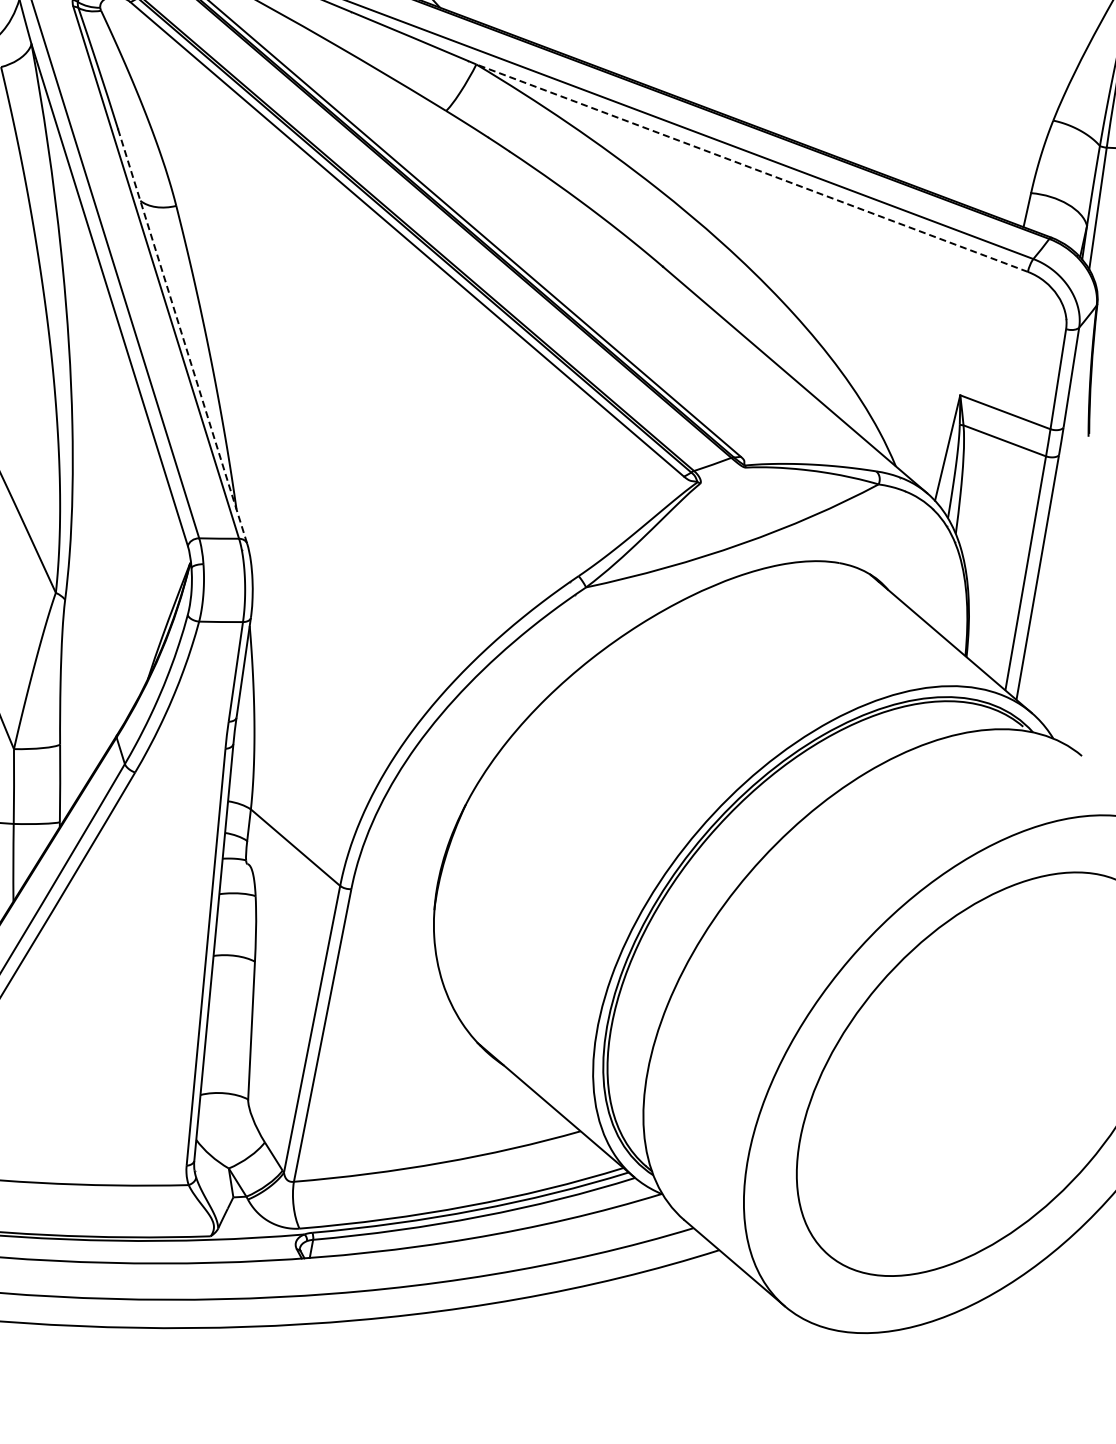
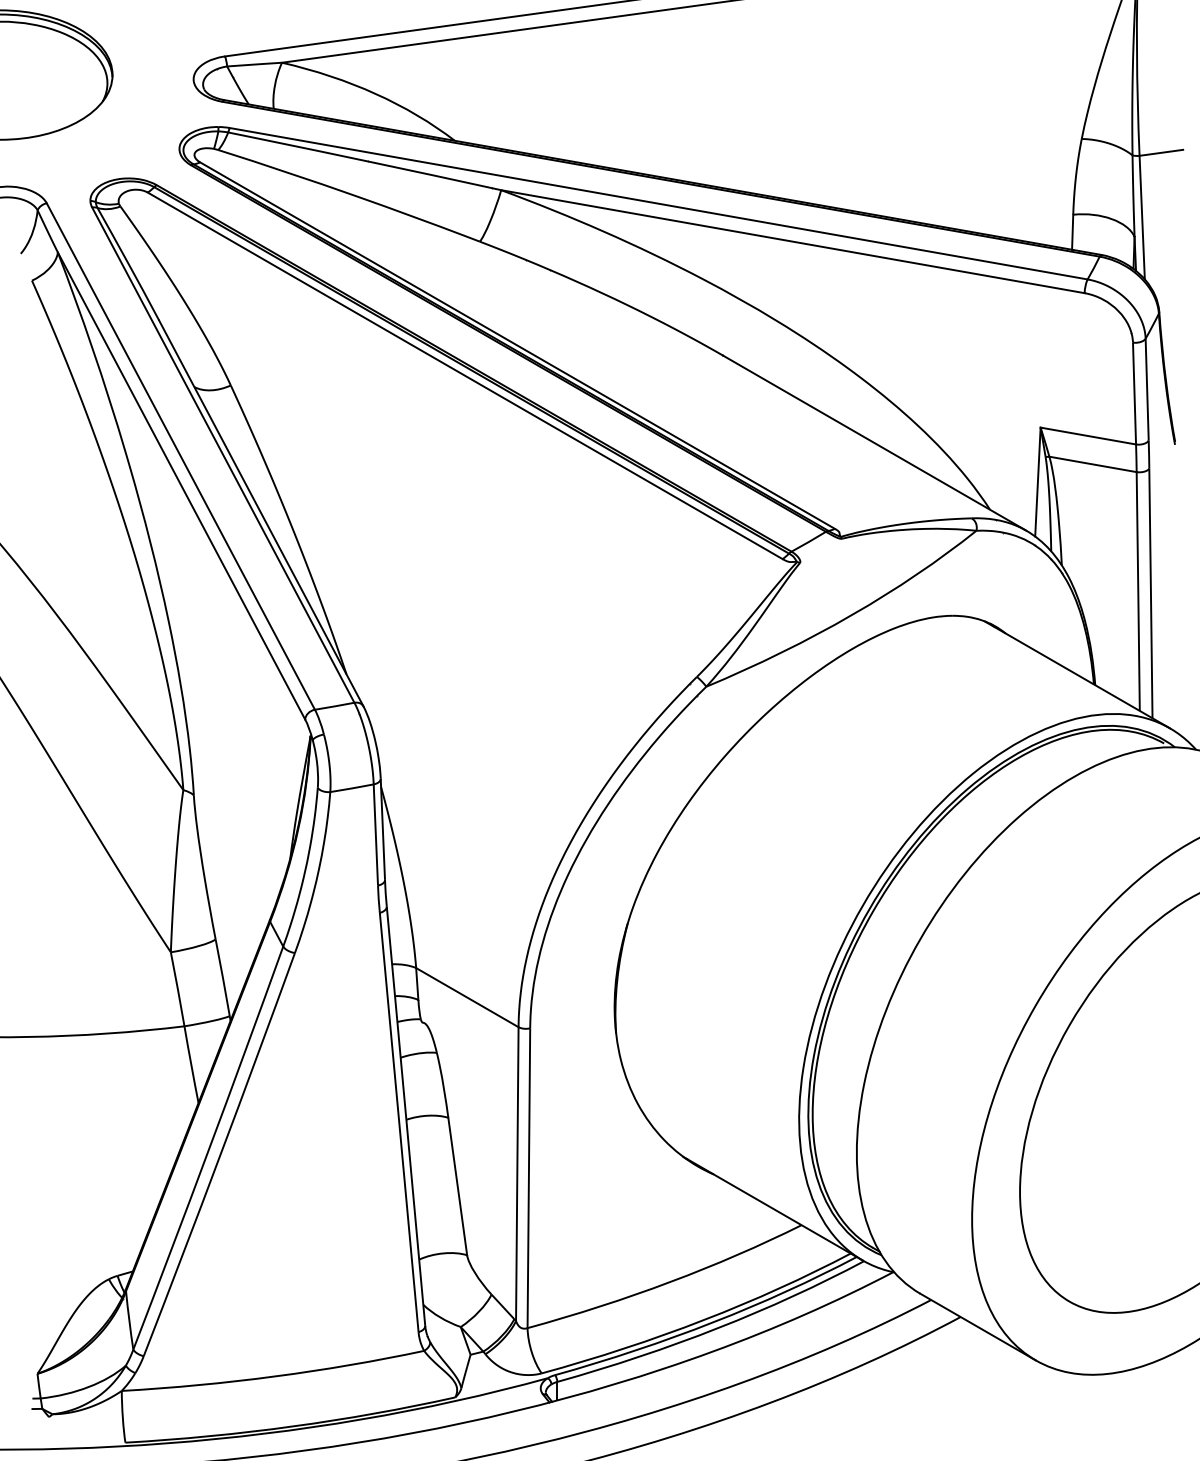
line: (751, 167) -> (792, 241), dashed -> solid
line: (182, 336) -> (261, 513), dashed -> solid

